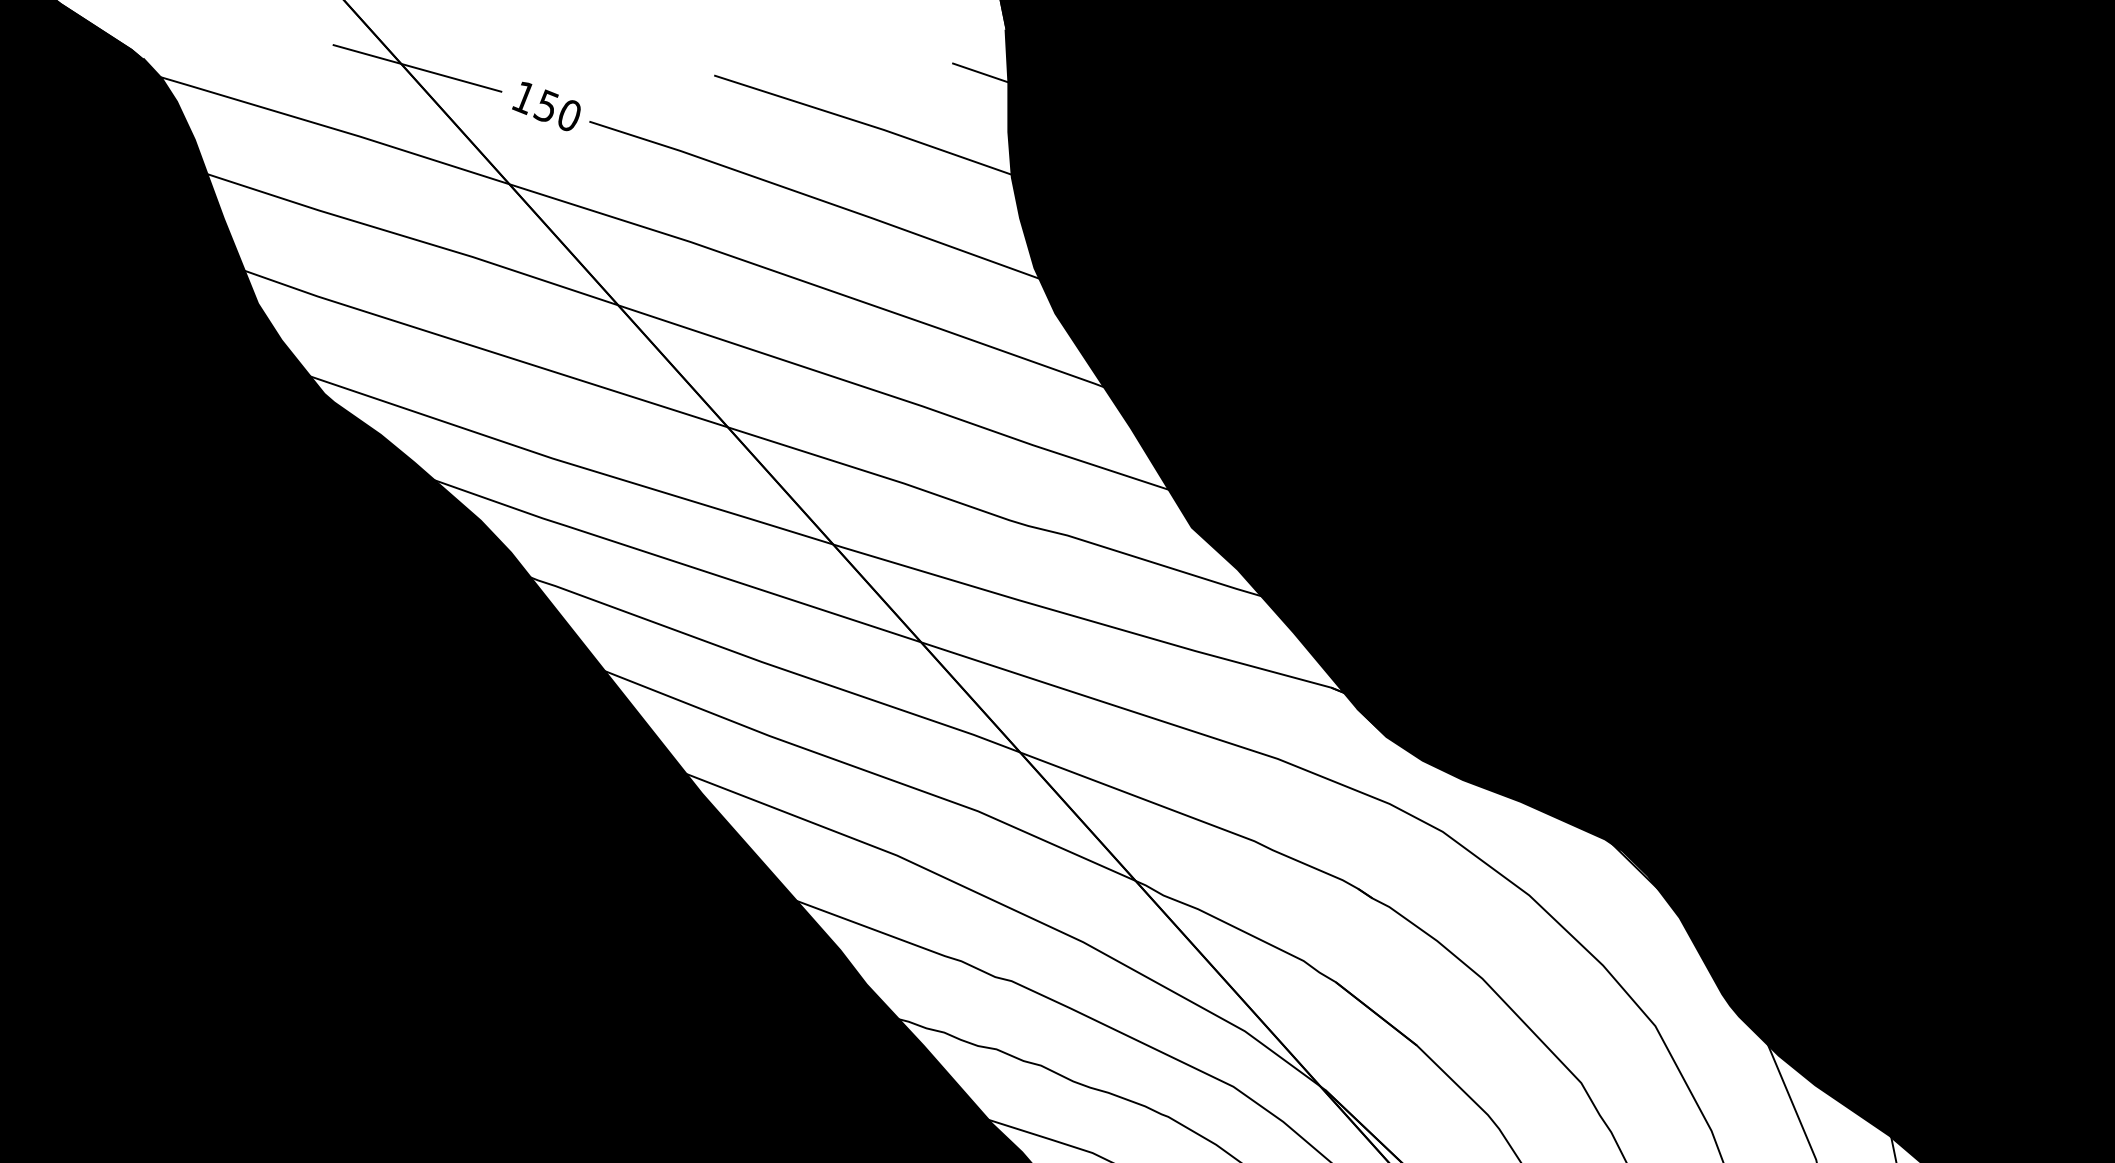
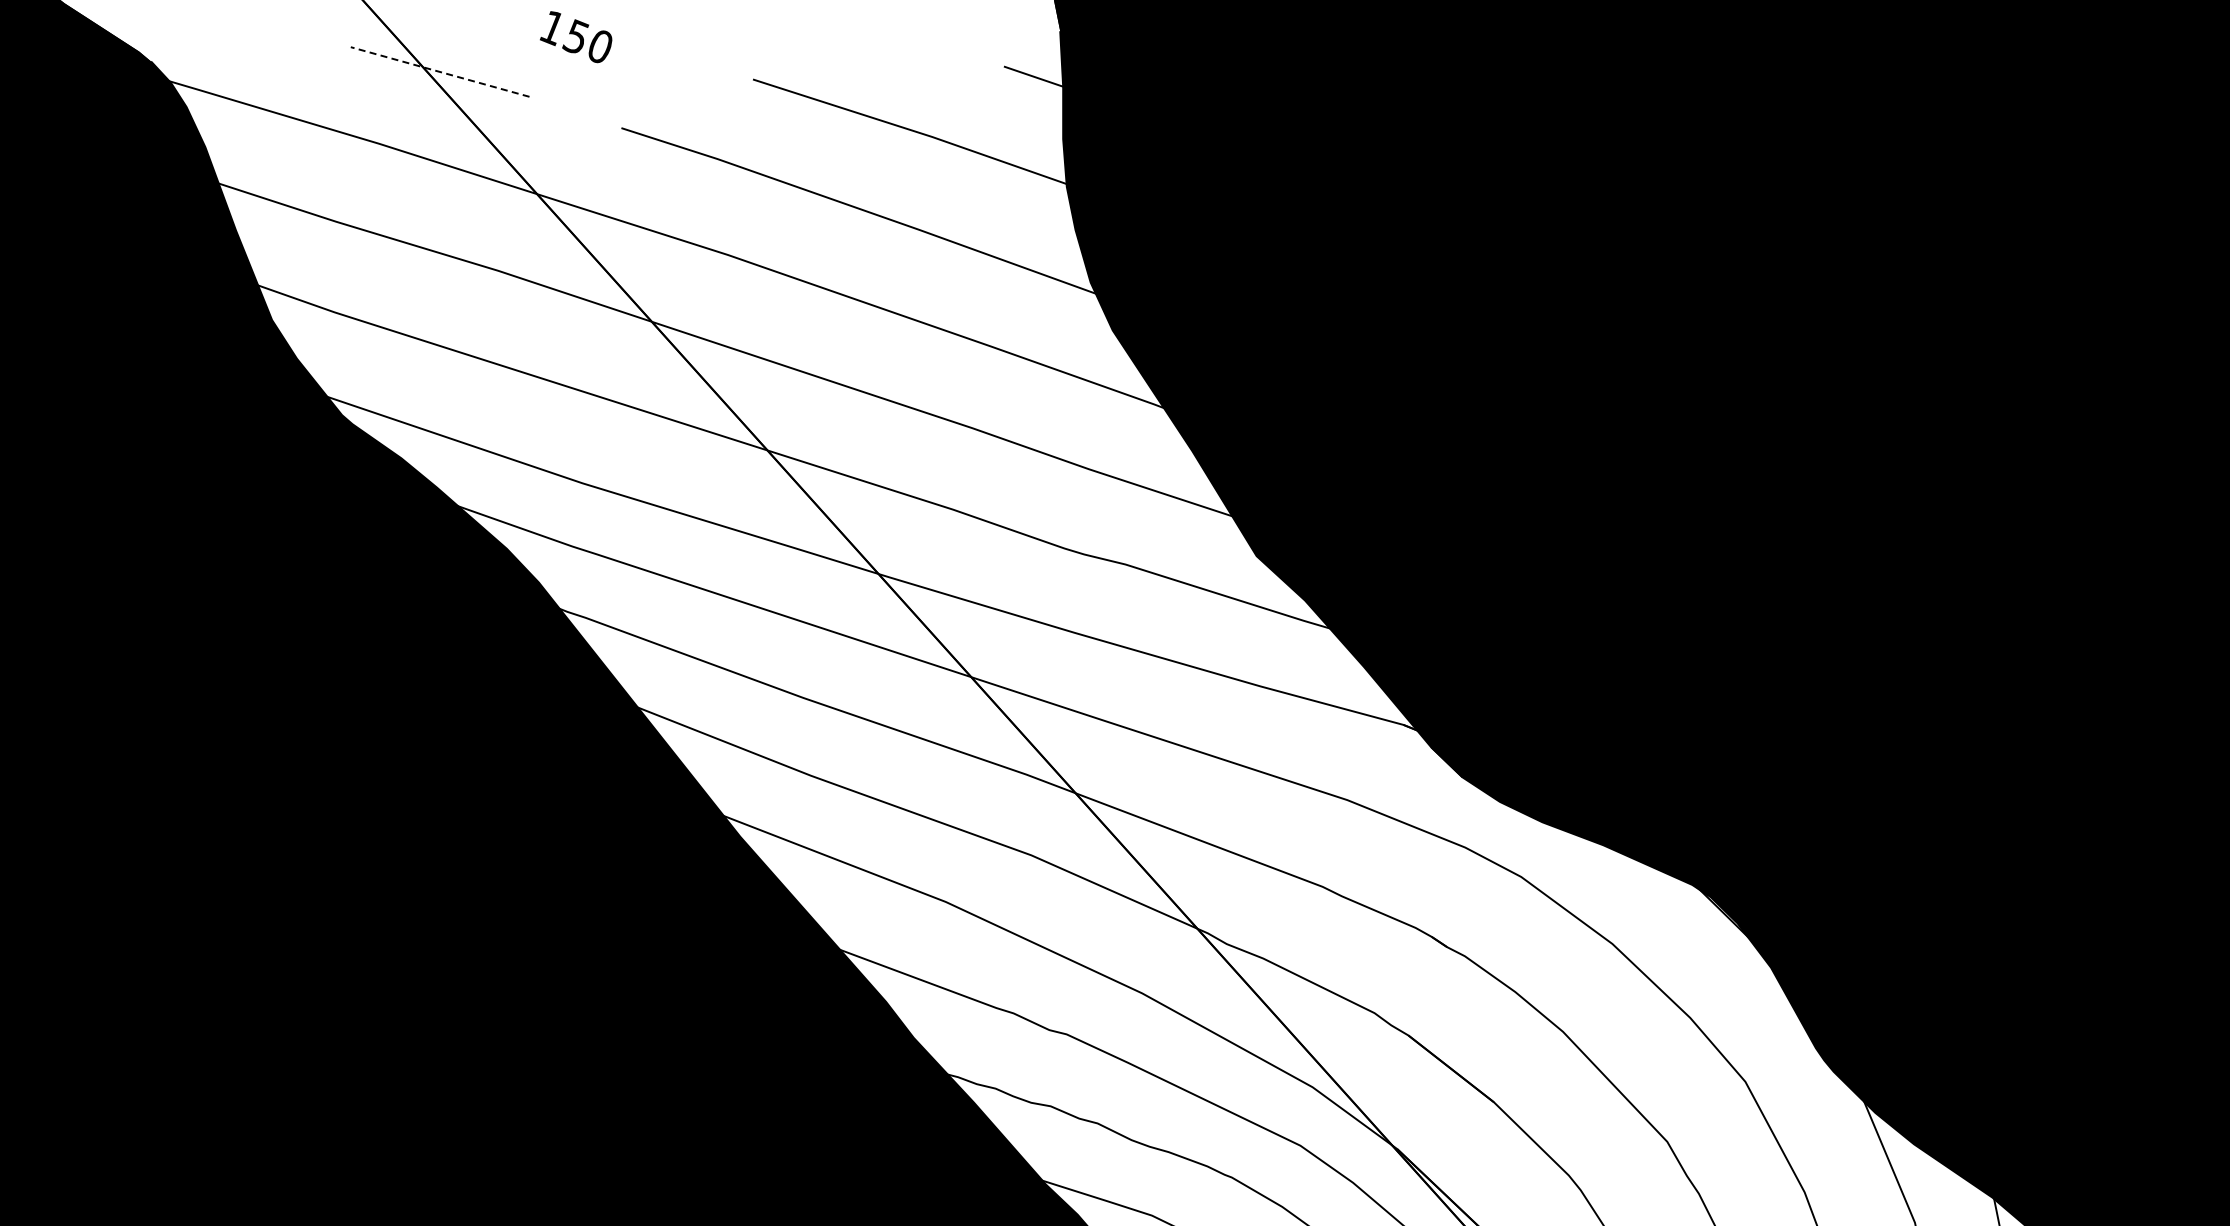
line: (417, 68) -> (440, 72), solid -> dashed
text: (546, 106) -> (576, 37), moved

